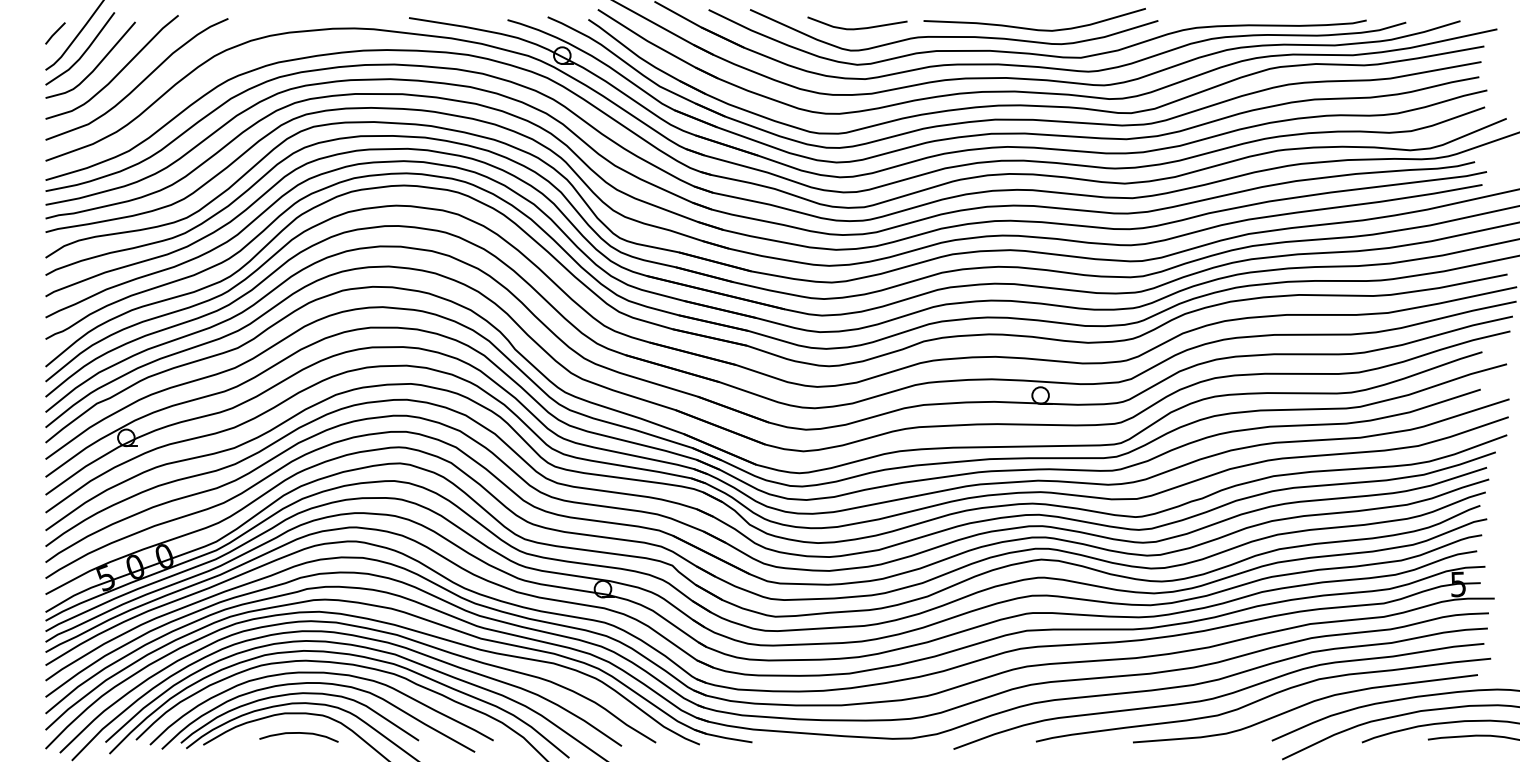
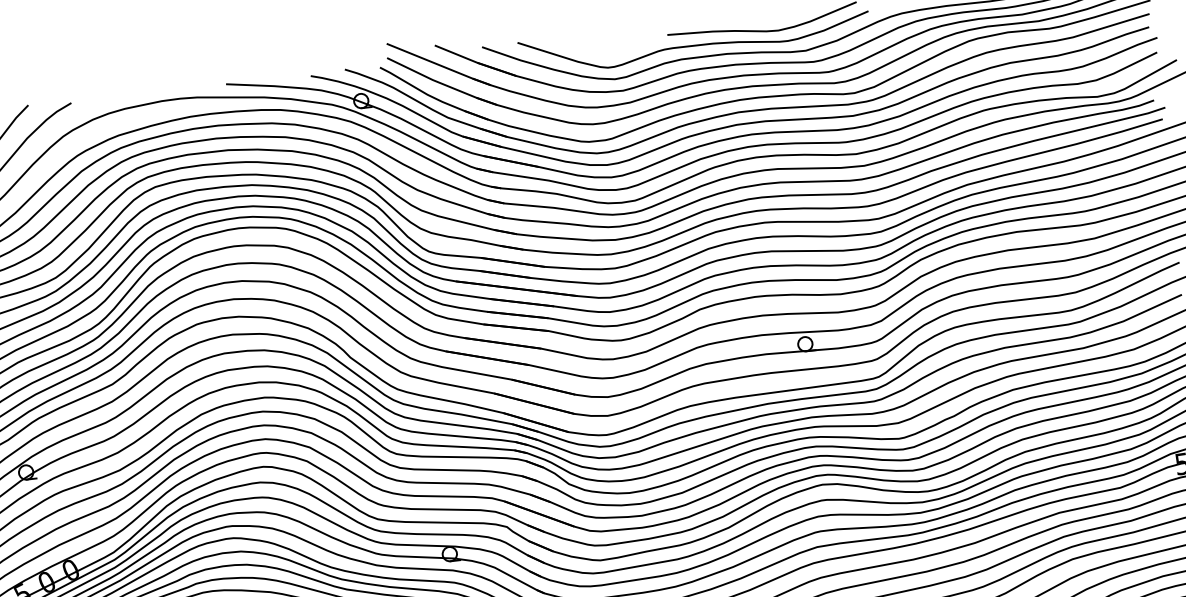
curve: (859, 27) -> (613, 47), removed

